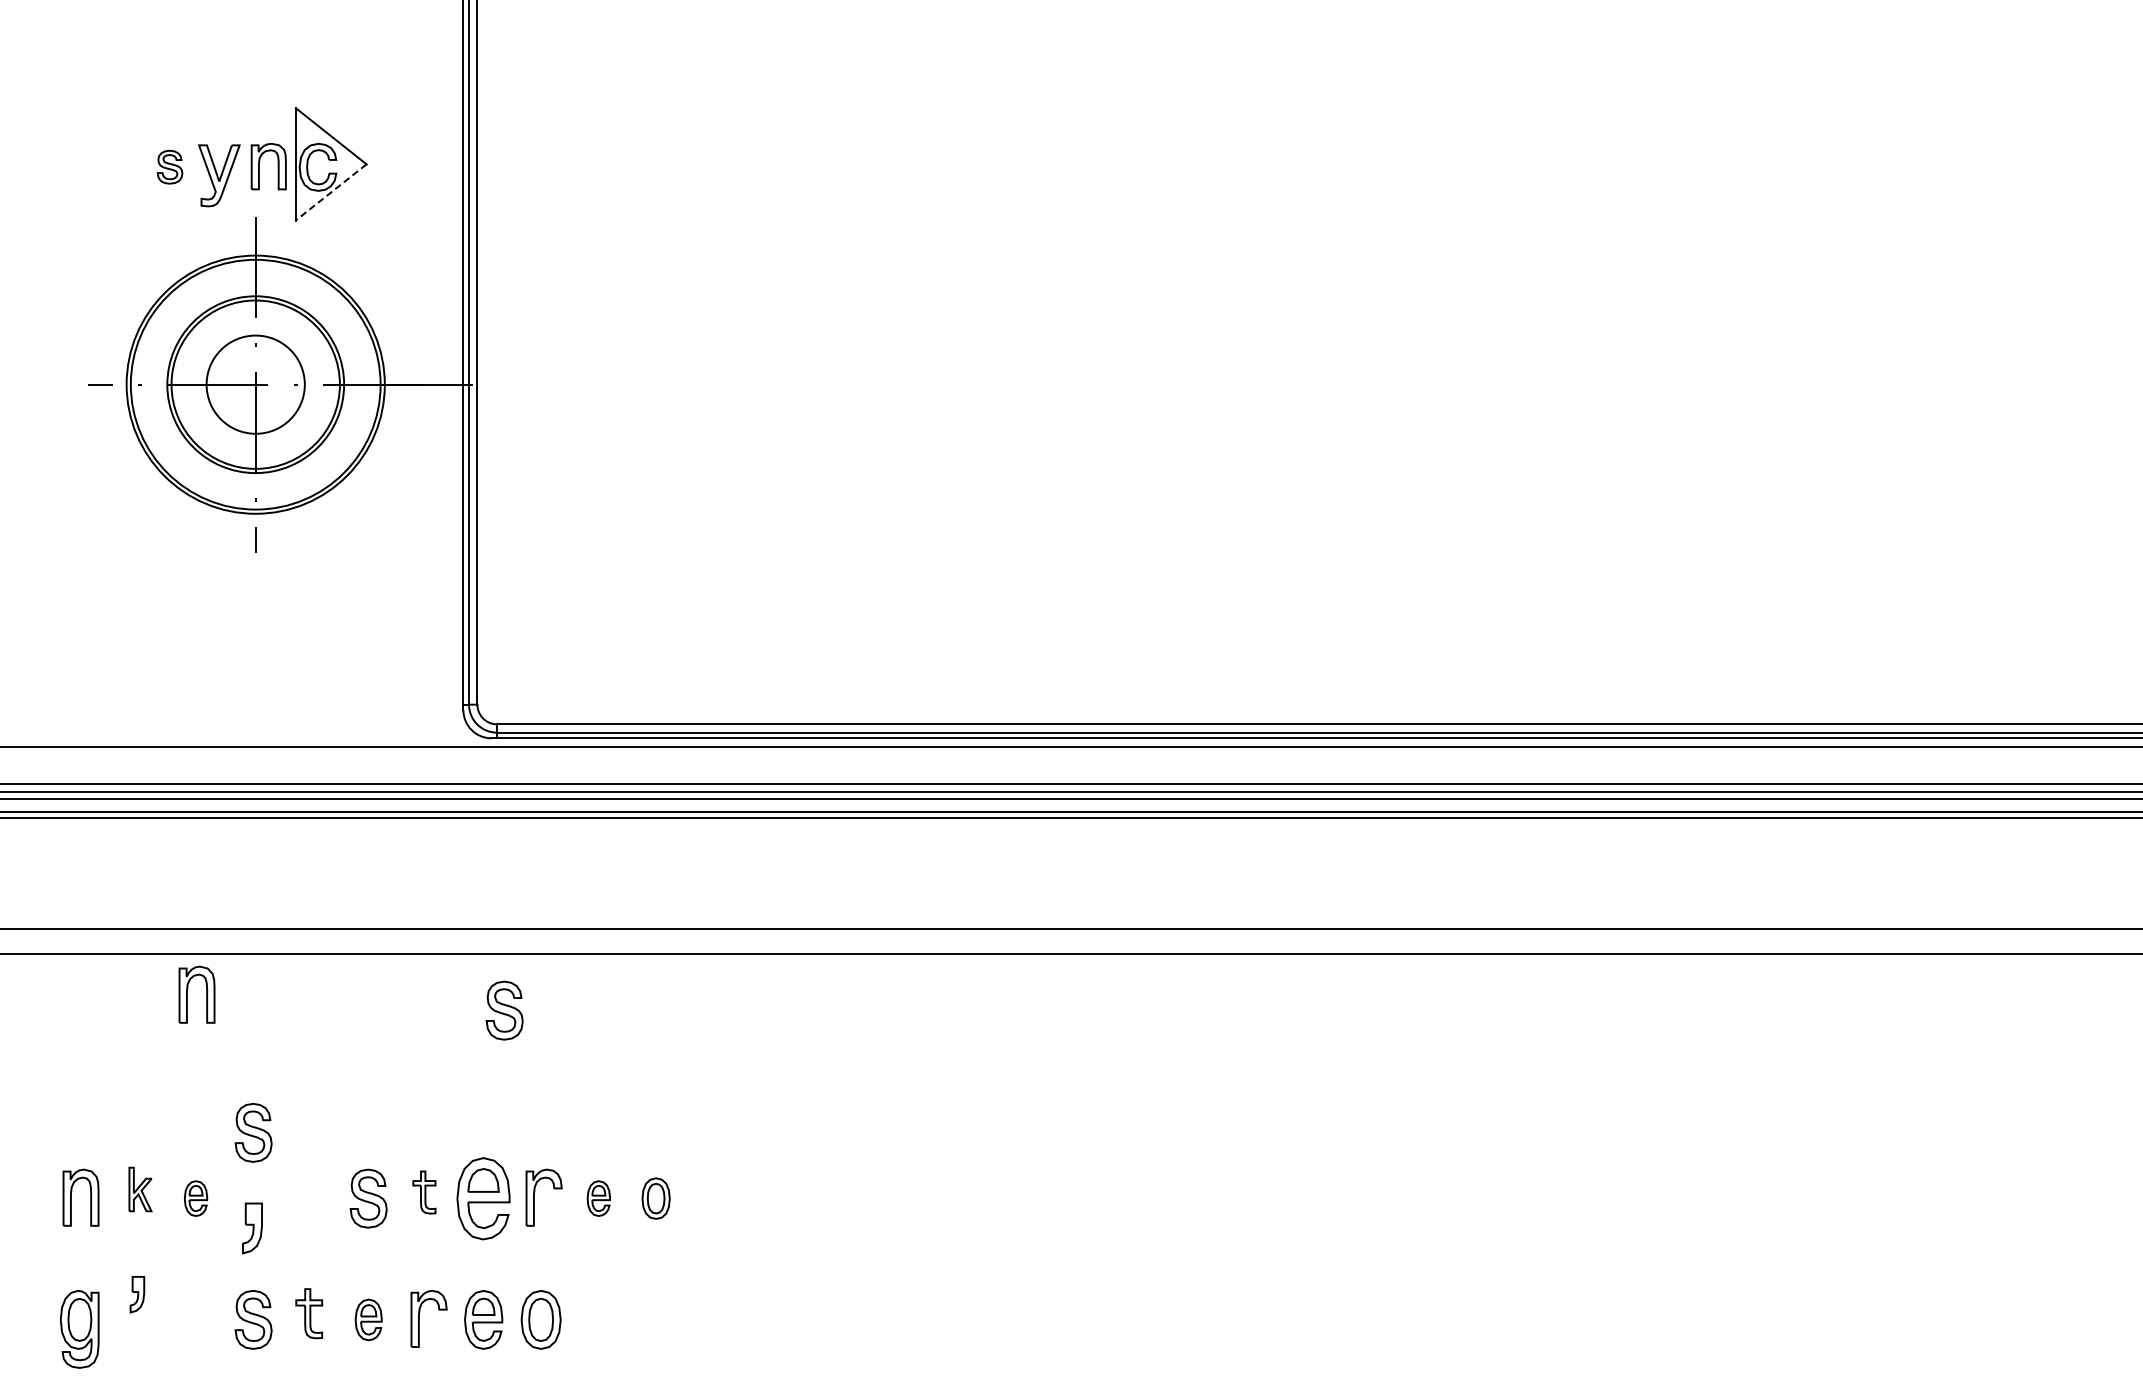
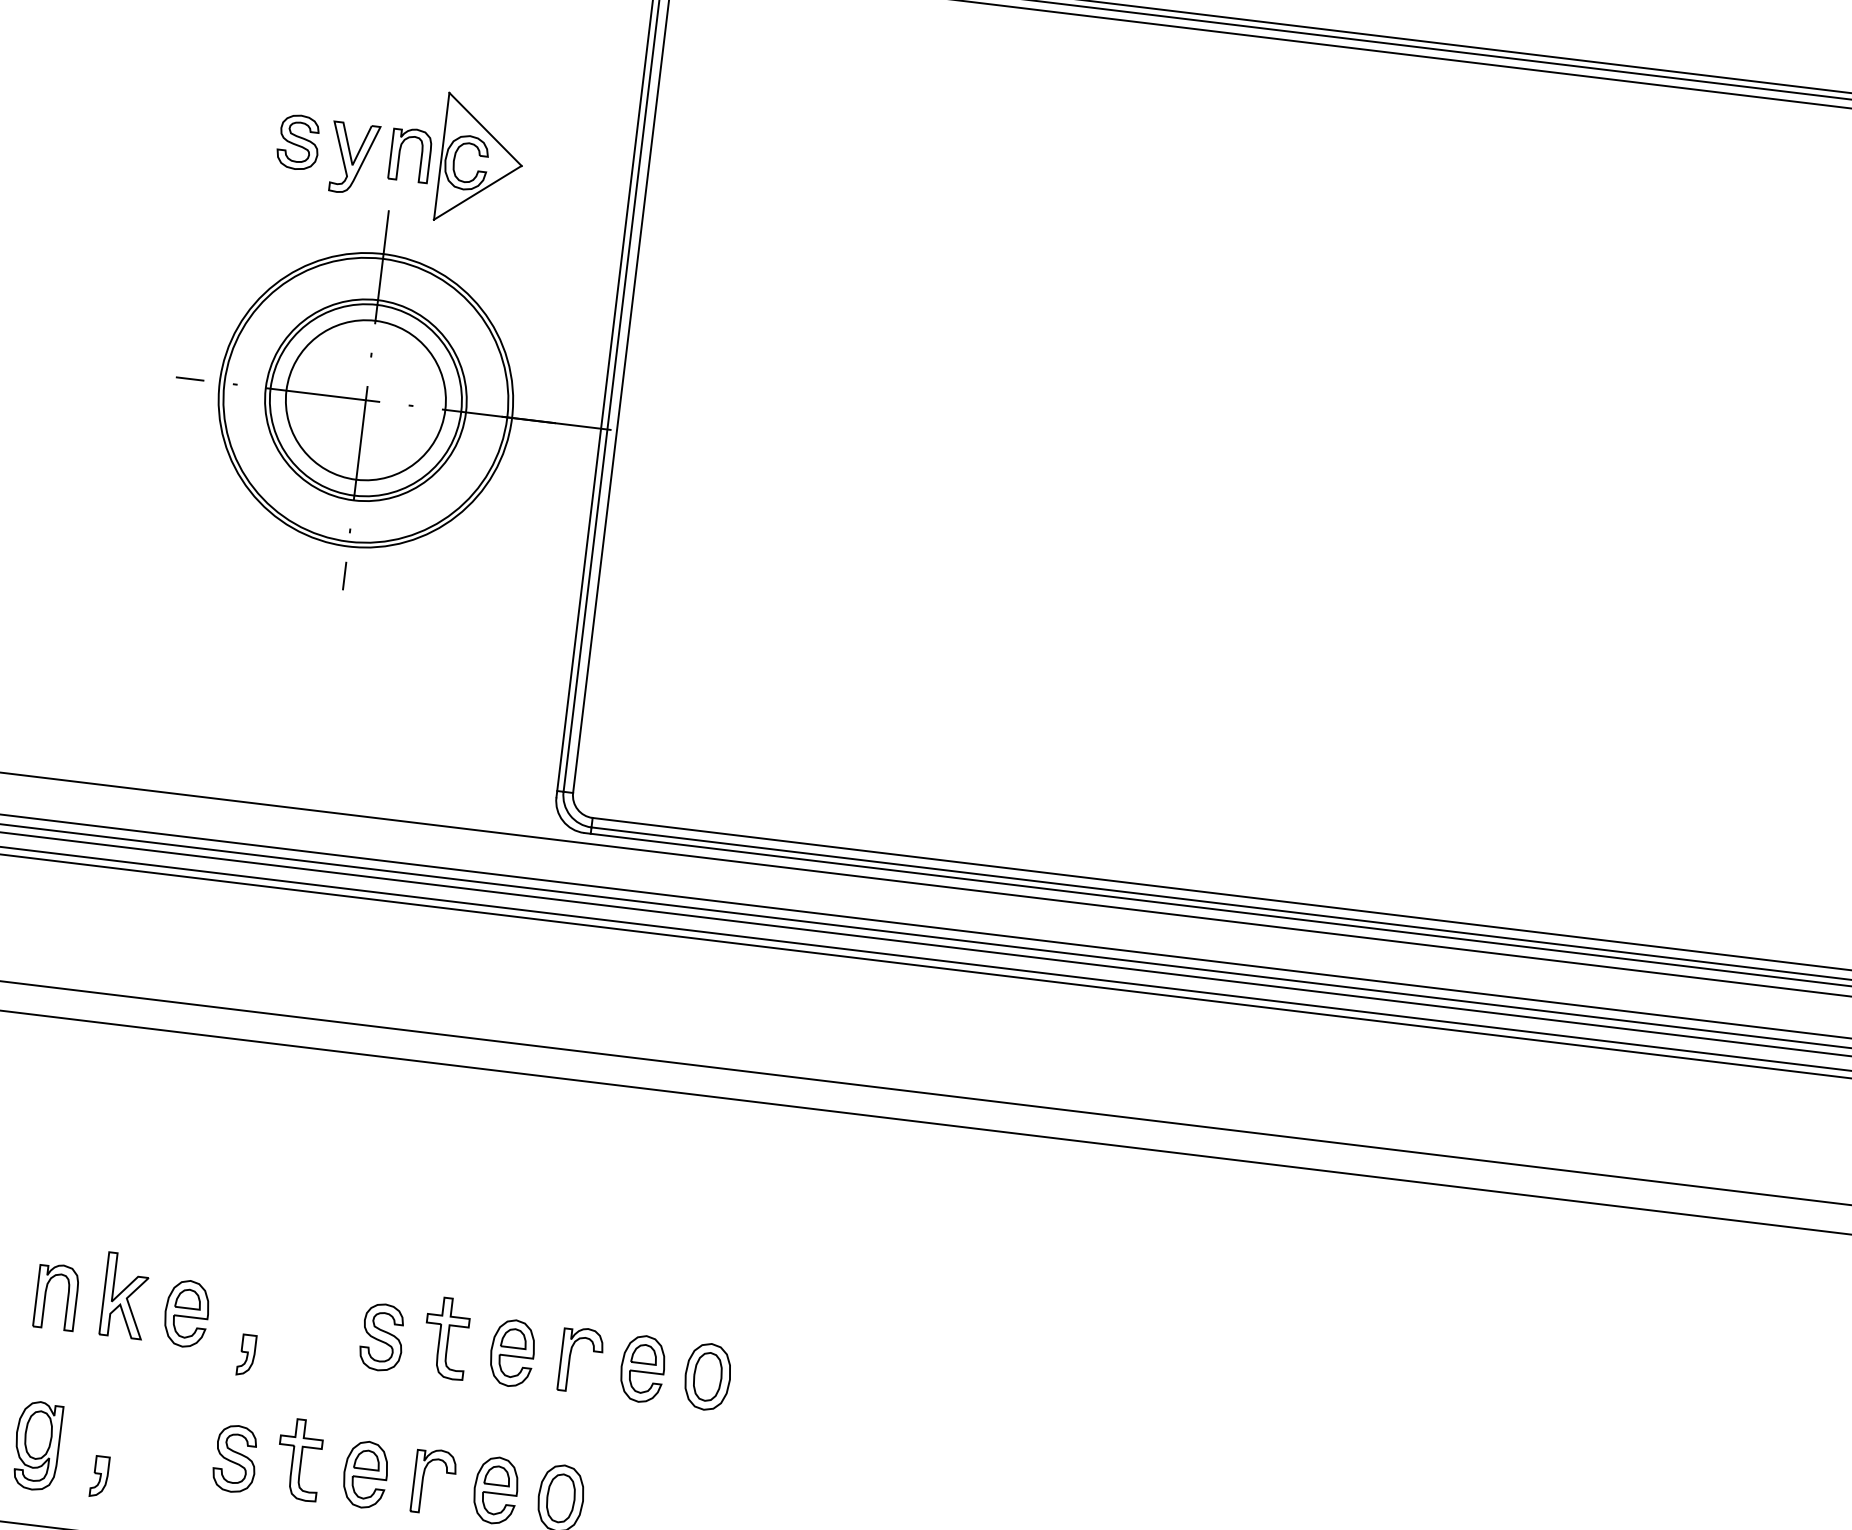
part: (169, 166) -> (298, 141), size x1.43
line: (330, 192) -> (476, 192), dashed -> solid
circle: (255, 384) -> (365, 400), size x1.43
part: (187, 994) -> (205, 1081), removed
part: (504, 1010) -> (561, 1143), removed
part: (253, 1132) -> (260, 1246), removed
part: (140, 1189) -> (125, 1295), size x1.67
part: (424, 1192) -> (446, 1338), size x1.67
part: (195, 1198) -> (186, 1313), size x1.67
part: (483, 1198) -> (512, 1353), size x0.71
part: (598, 1198) -> (642, 1368), size x1.67
part: (655, 1198) -> (707, 1376), size x1.43
part: (252, 1228) -> (246, 1355), size x0.71
part: (137, 1294) -> (99, 1476), moved
part: (308, 1313) -> (298, 1459), size x1.43
part: (368, 1319) -> (365, 1474), size x1.43

